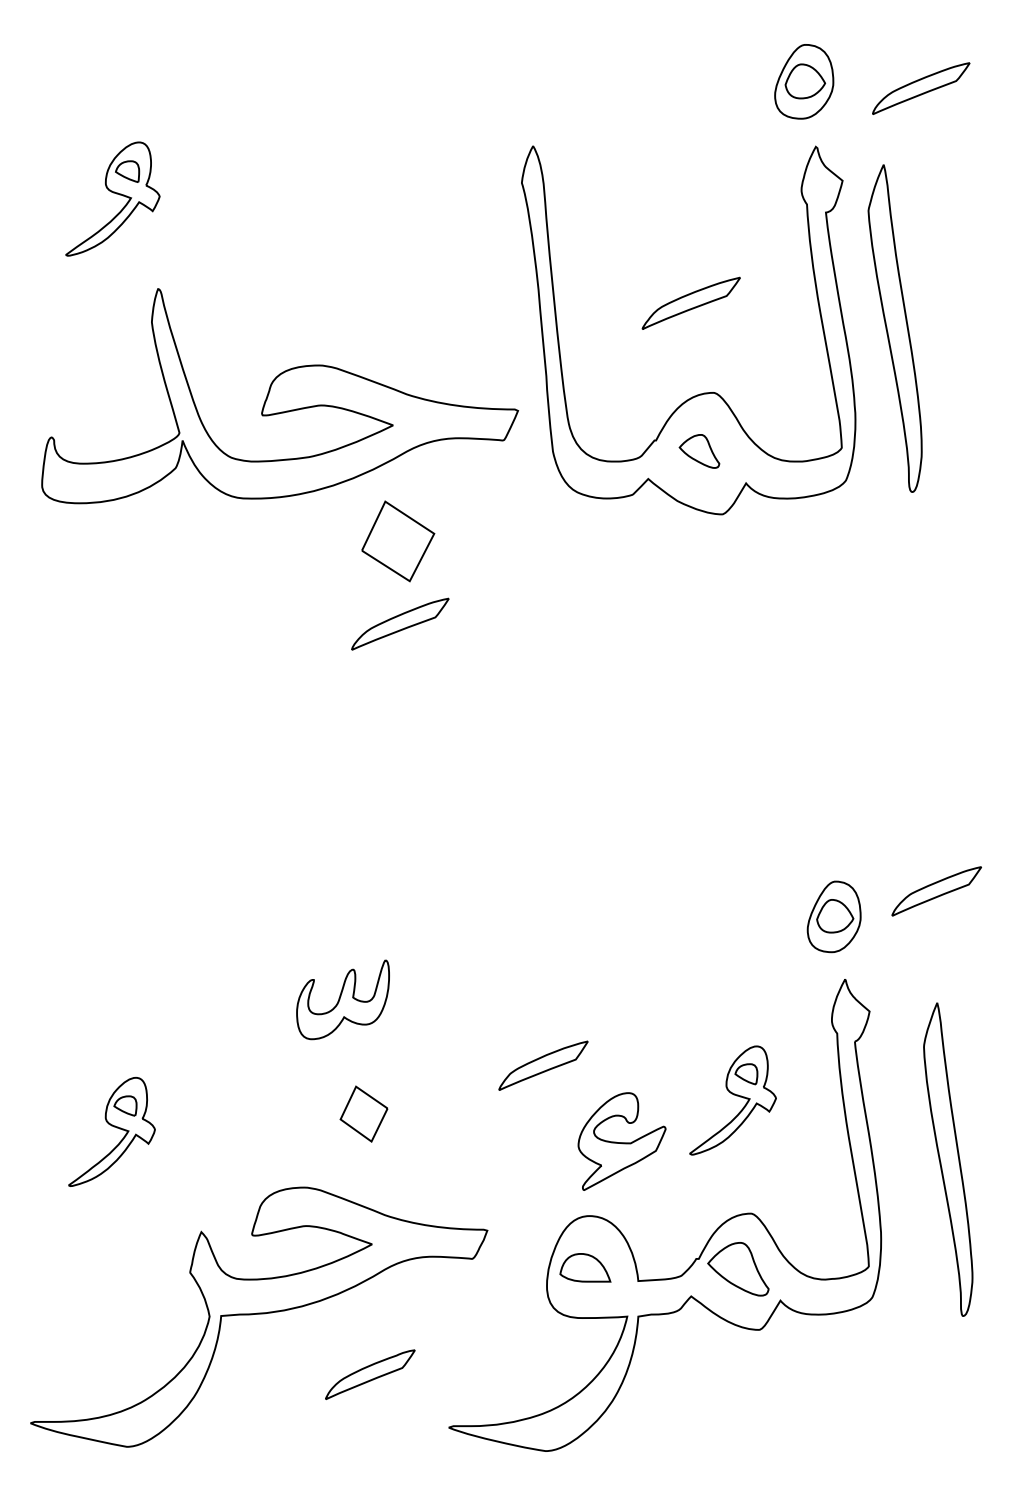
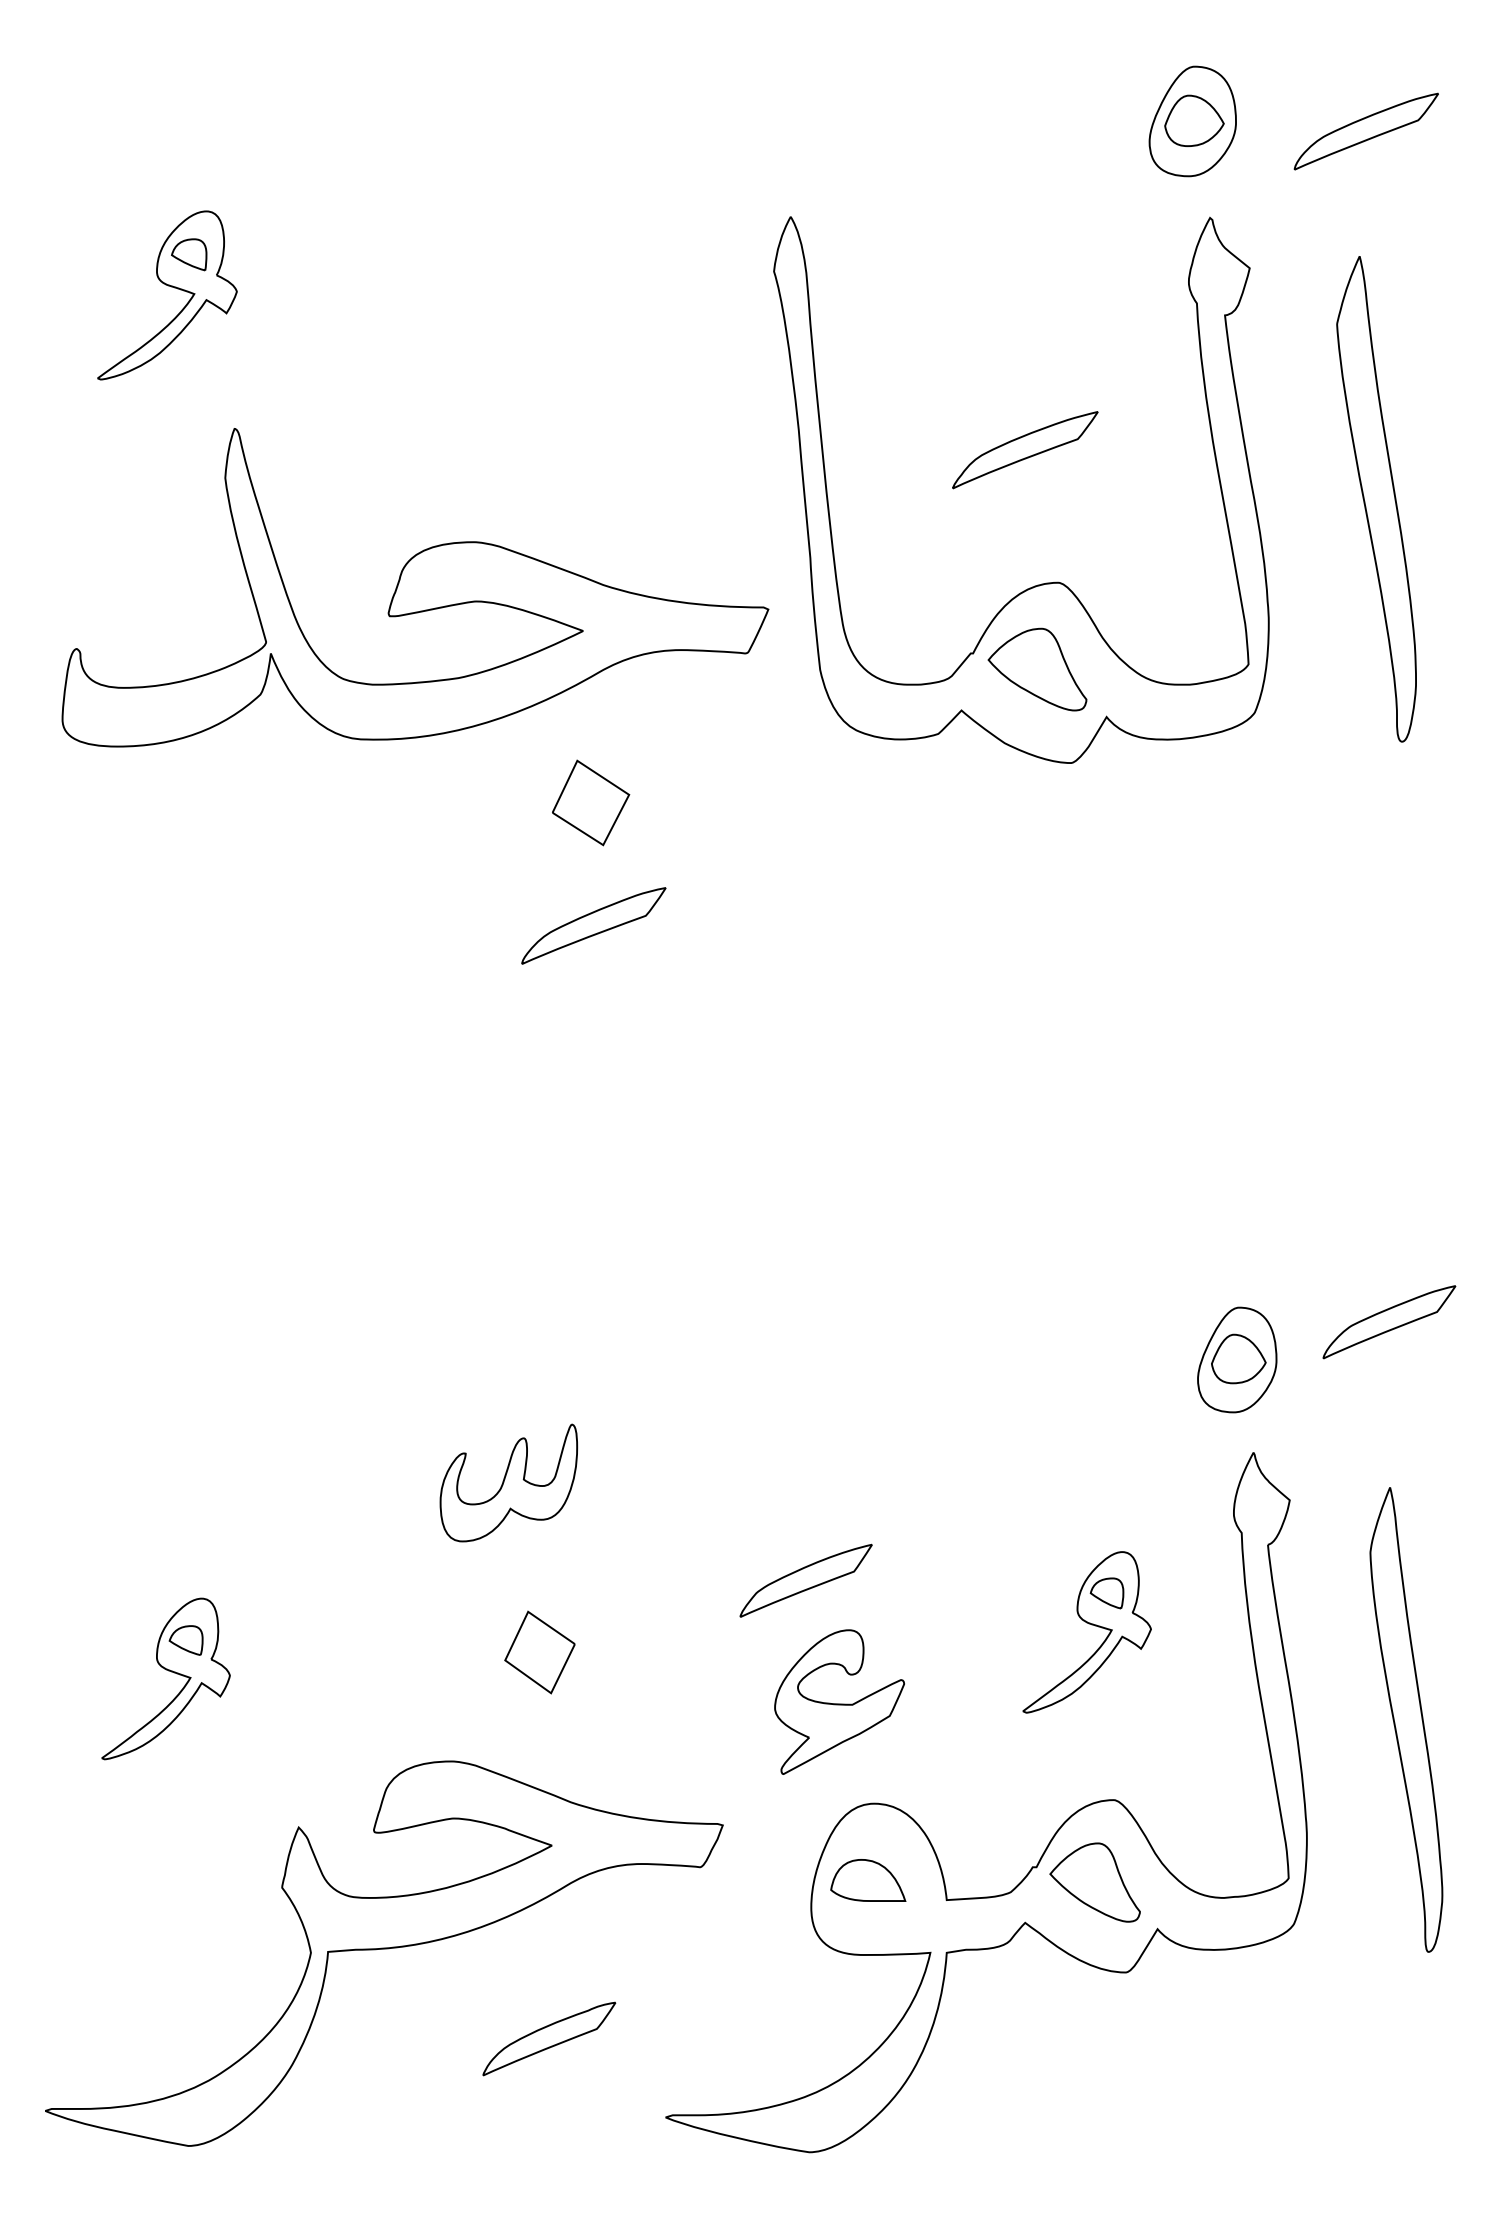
part: (894, 328) -> (1375, 499), moved
part: (699, 451) -> (1037, 669), size x1.67
part: (398, 540) -> (591, 801), size x0.71
part: (621, 1141) -> (838, 1701), moved

